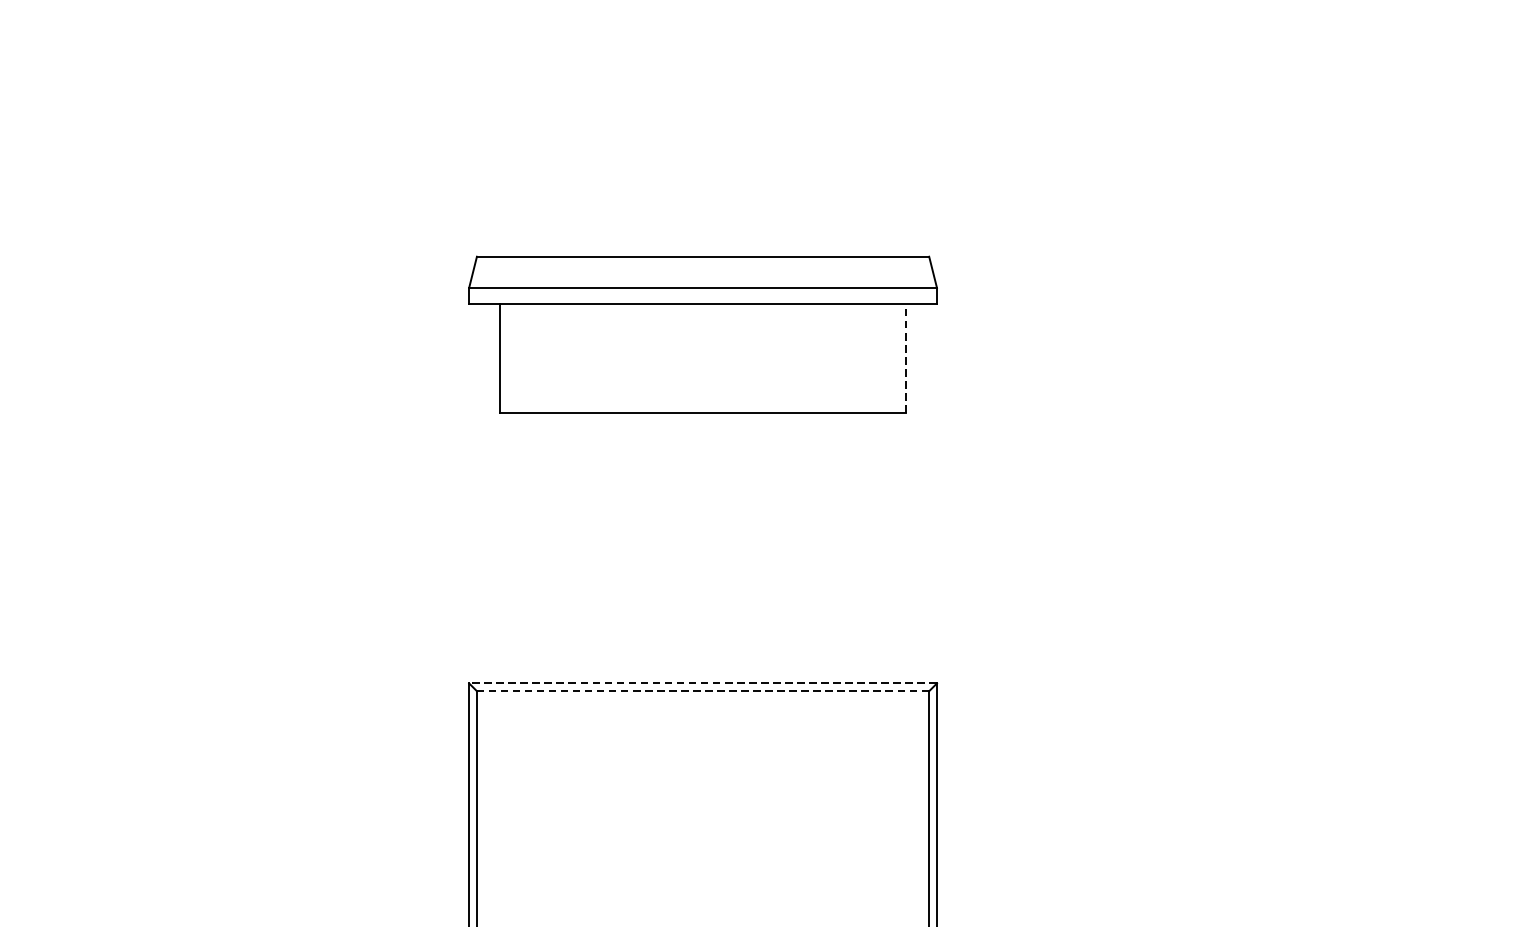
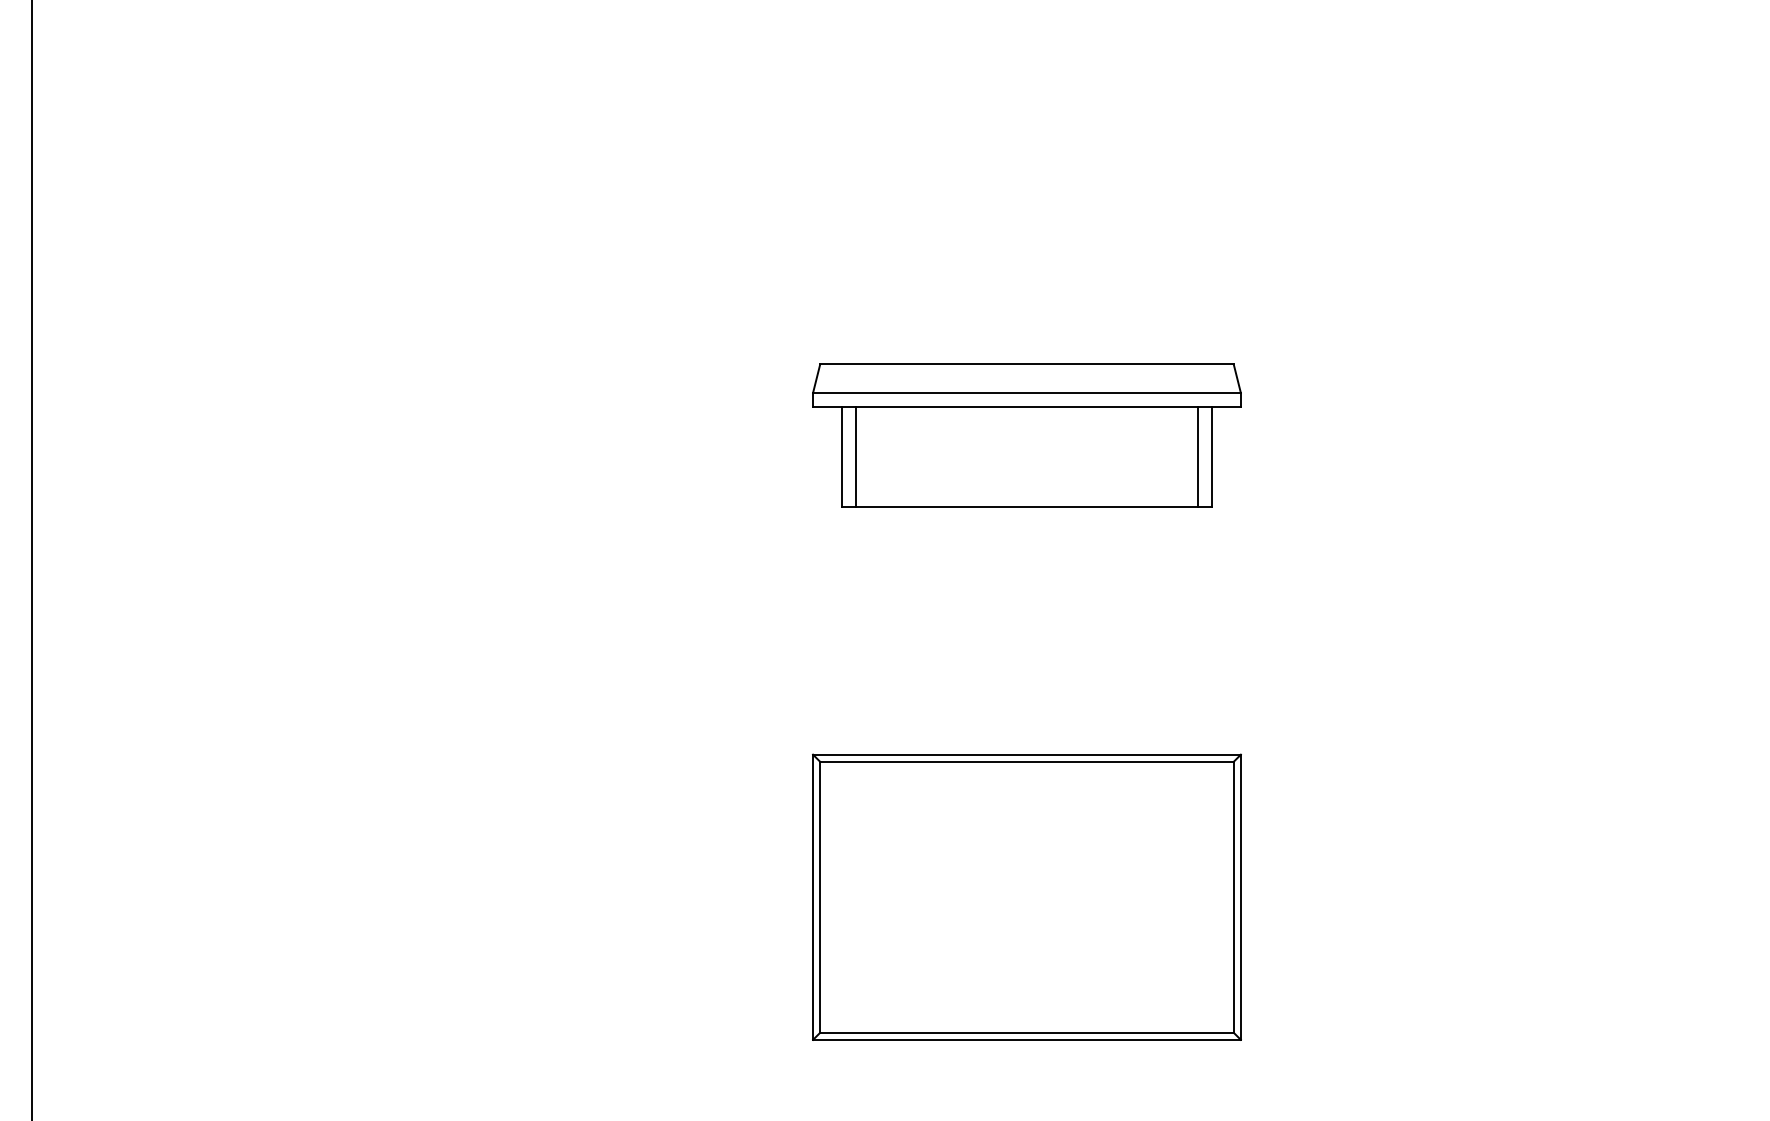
line: (515, 358) -> (855, 457), added
line: (890, 358) -> (1198, 457), added
line: (905, 358) -> (1212, 457), dashed -> solid
line: (702, 683) -> (1026, 754), dashed -> solid
line: (702, 690) -> (1026, 761), dashed -> solid

